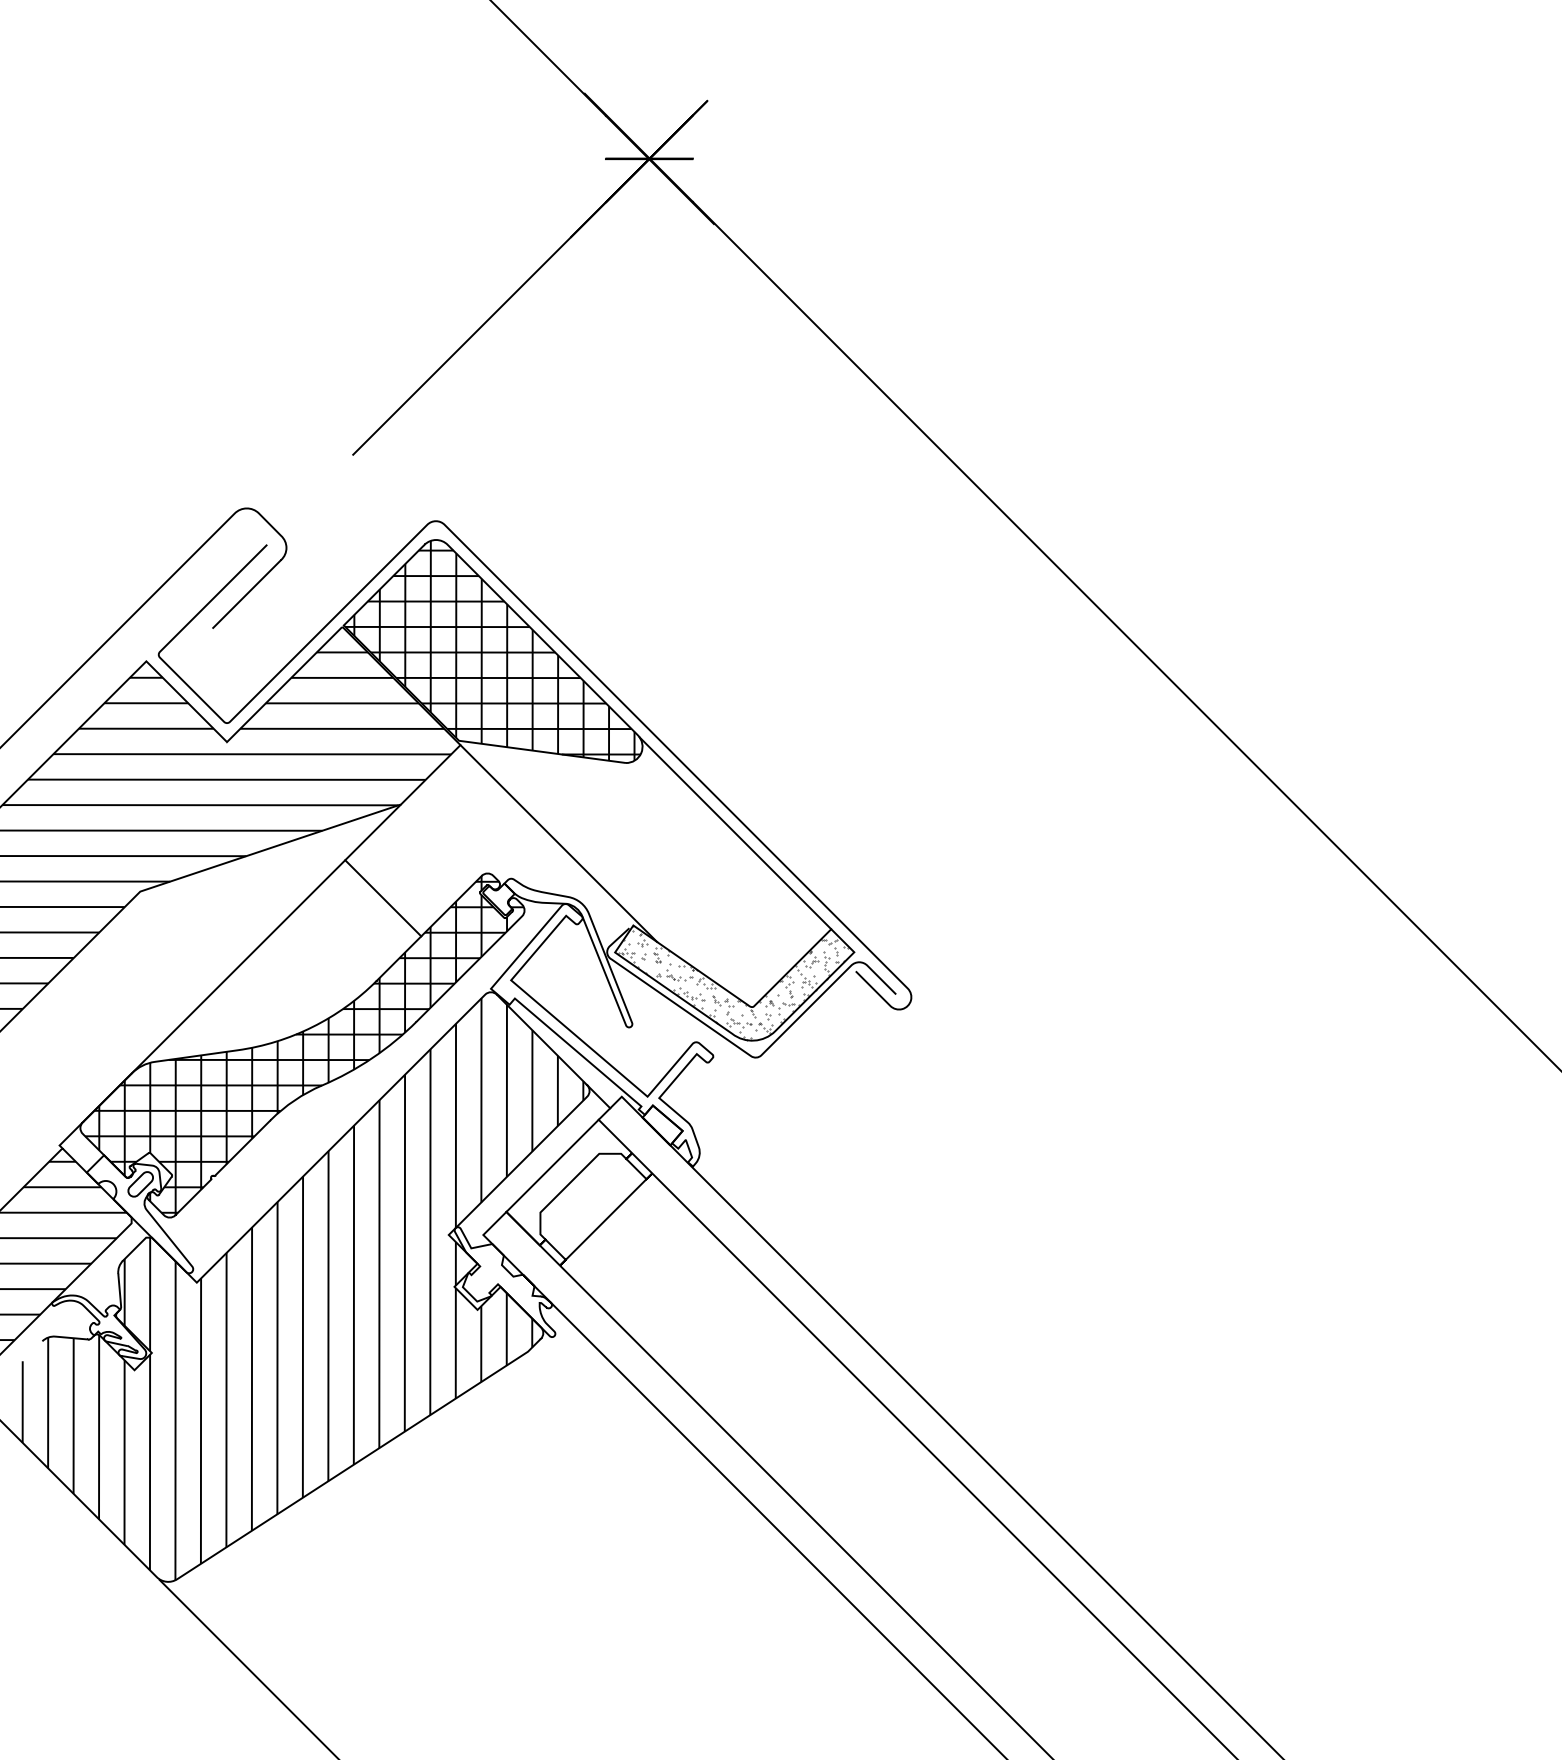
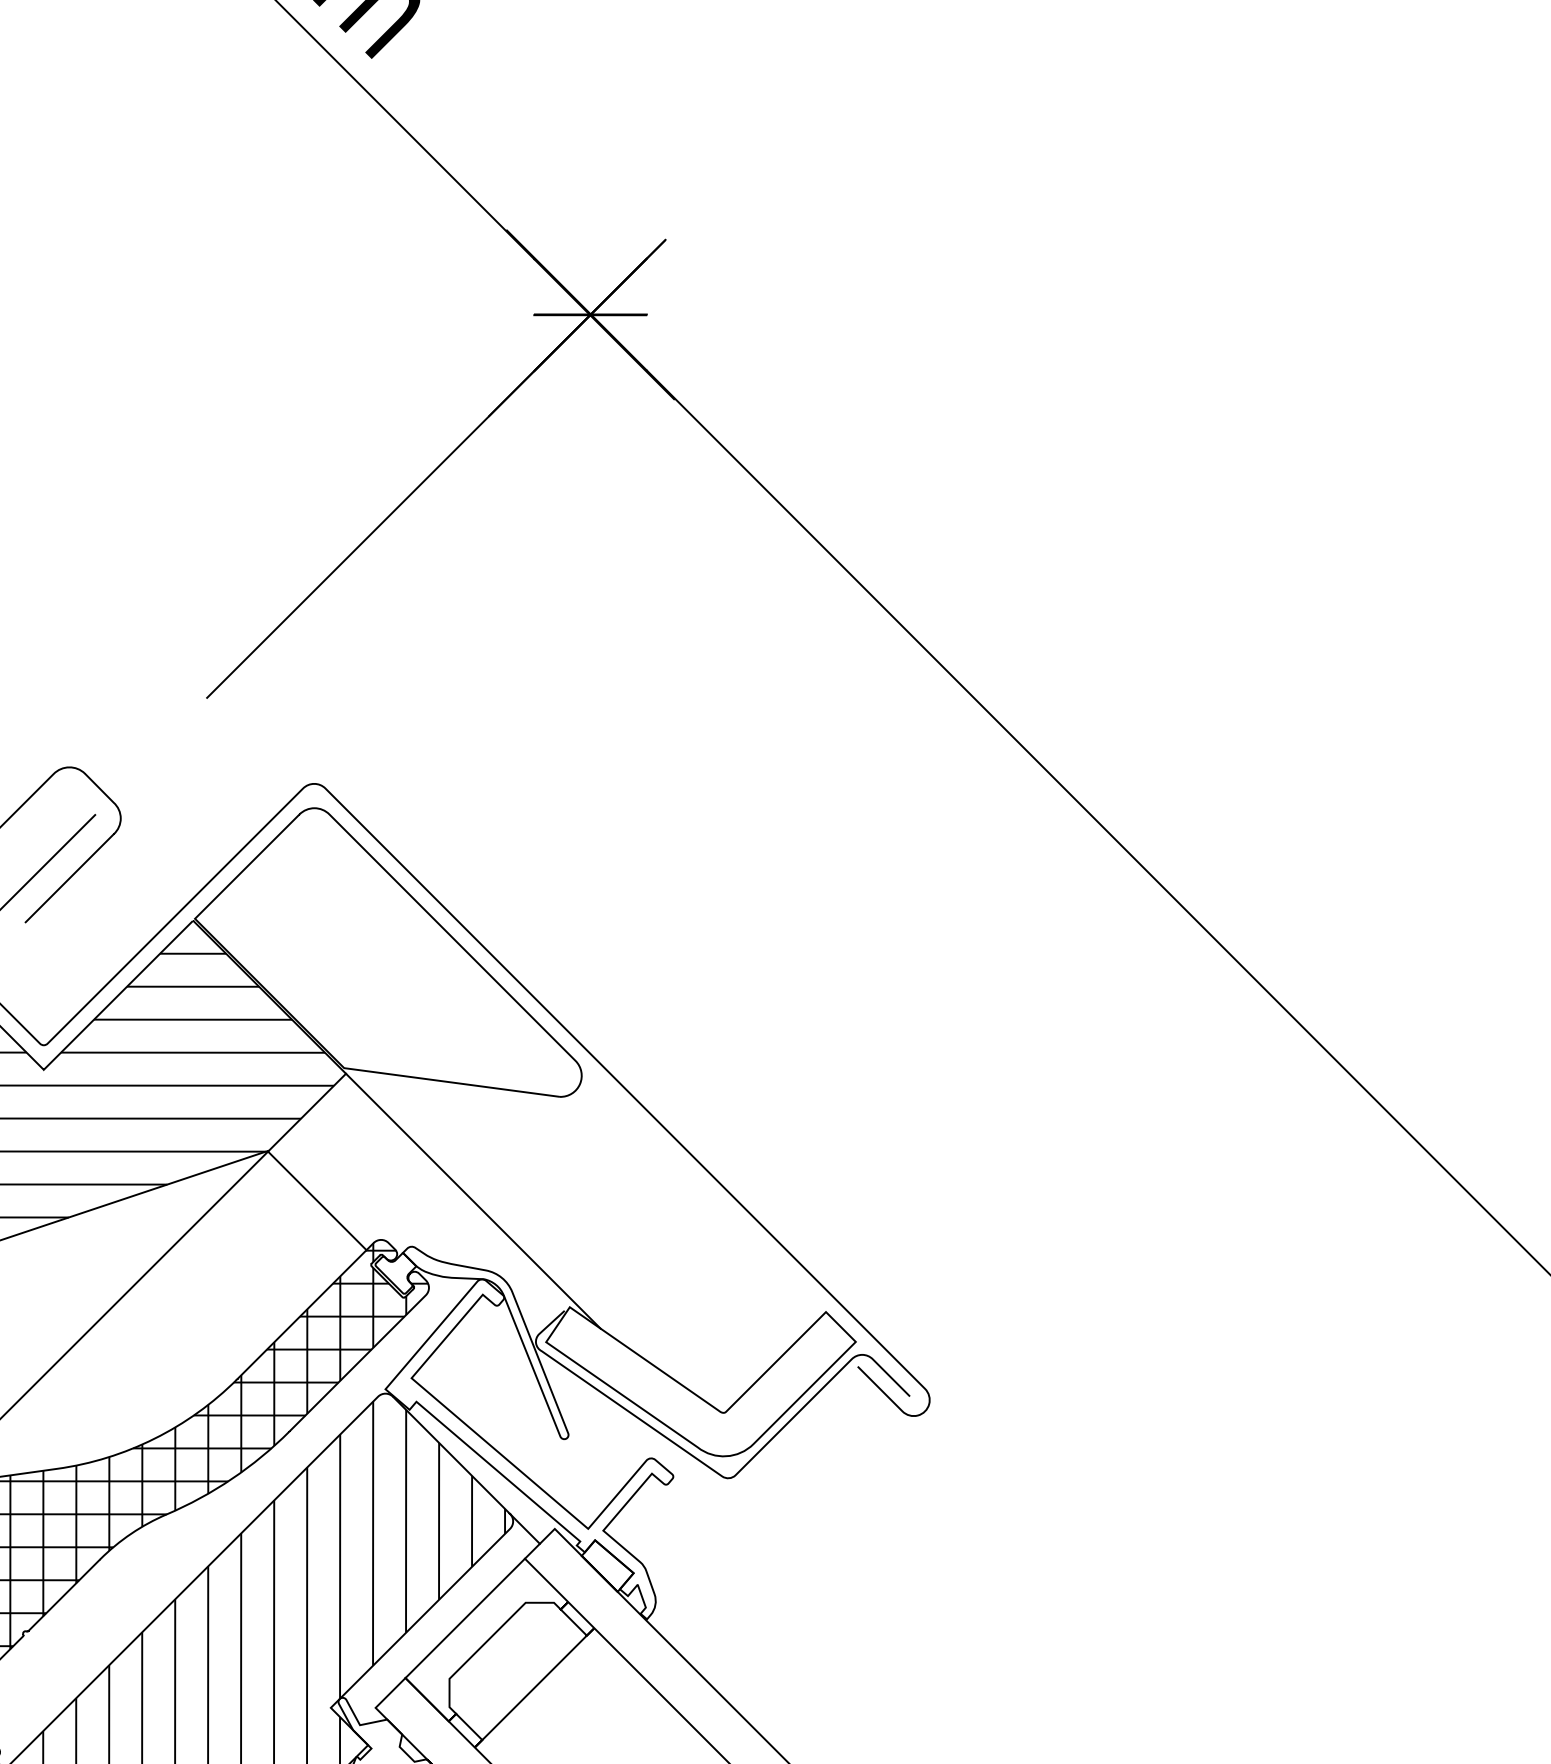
hatch: (492, 650) -> (387, 951), removed
line: (735, 833) -> (702, 1188), removed
line: (383, 898) -> (317, 1201), moved
hatch: (733, 983) -> (699, 1382), removed

